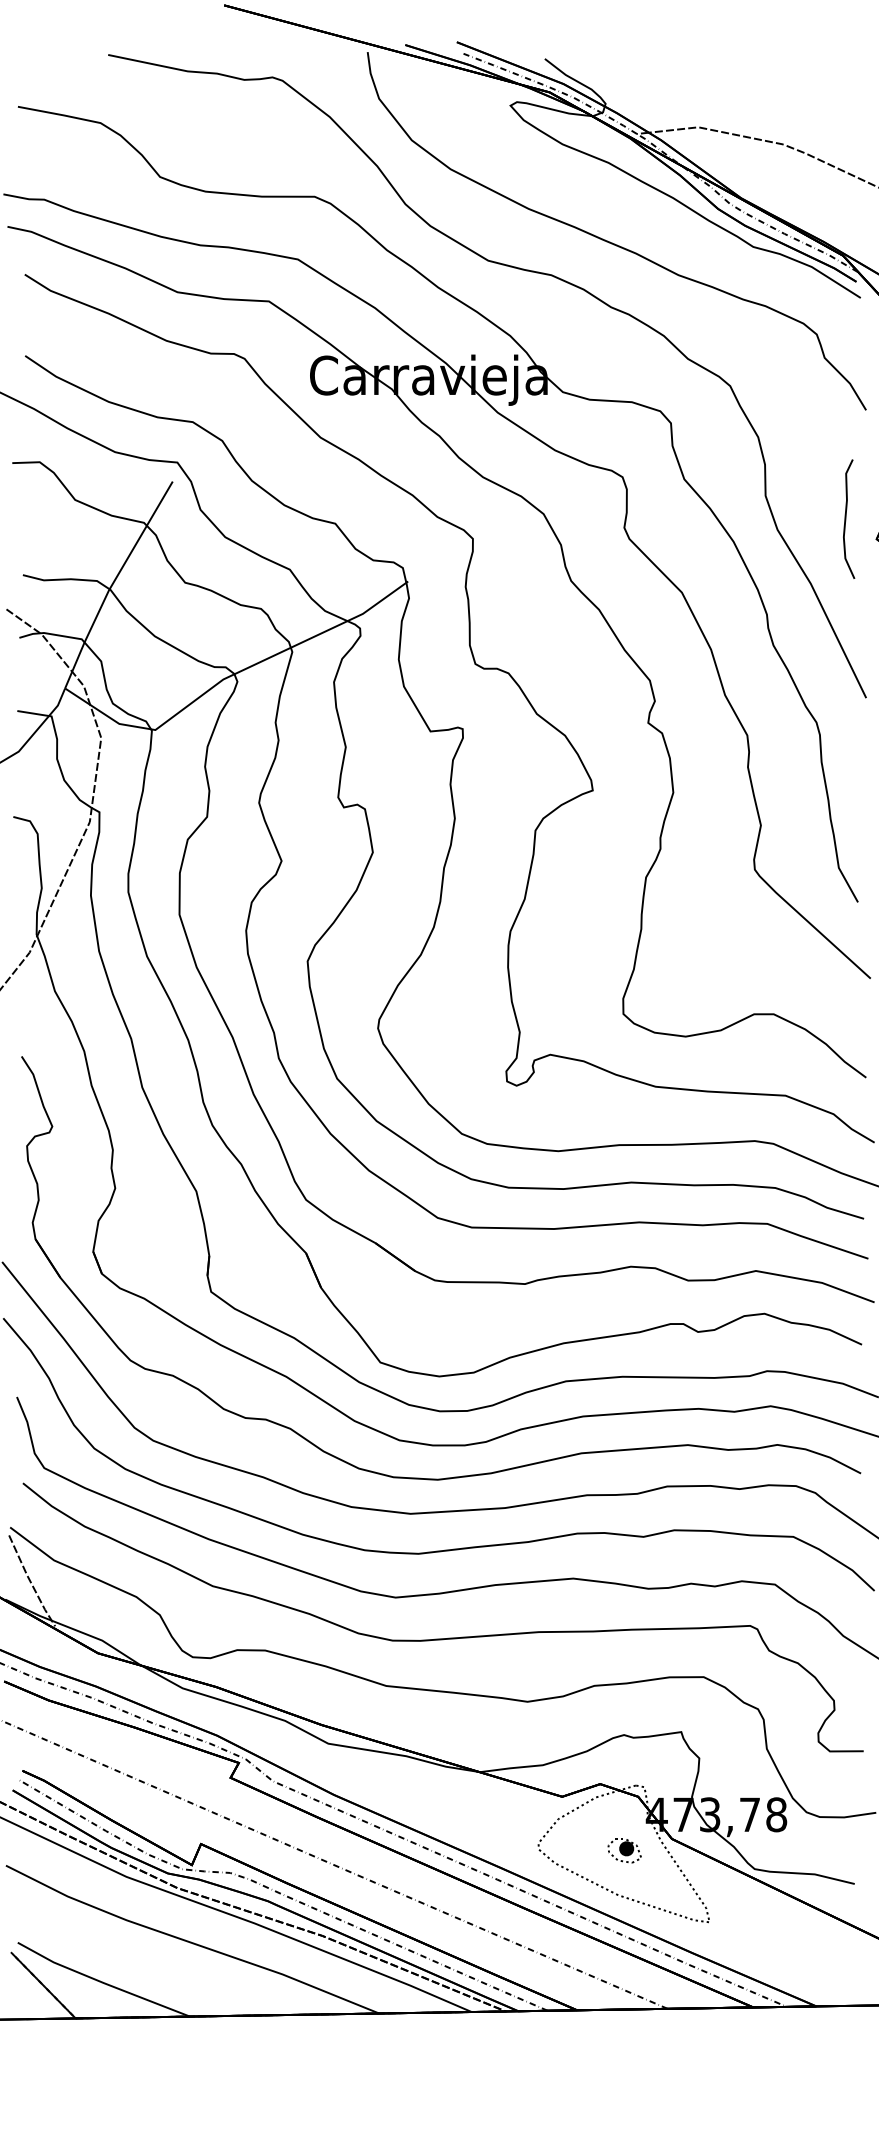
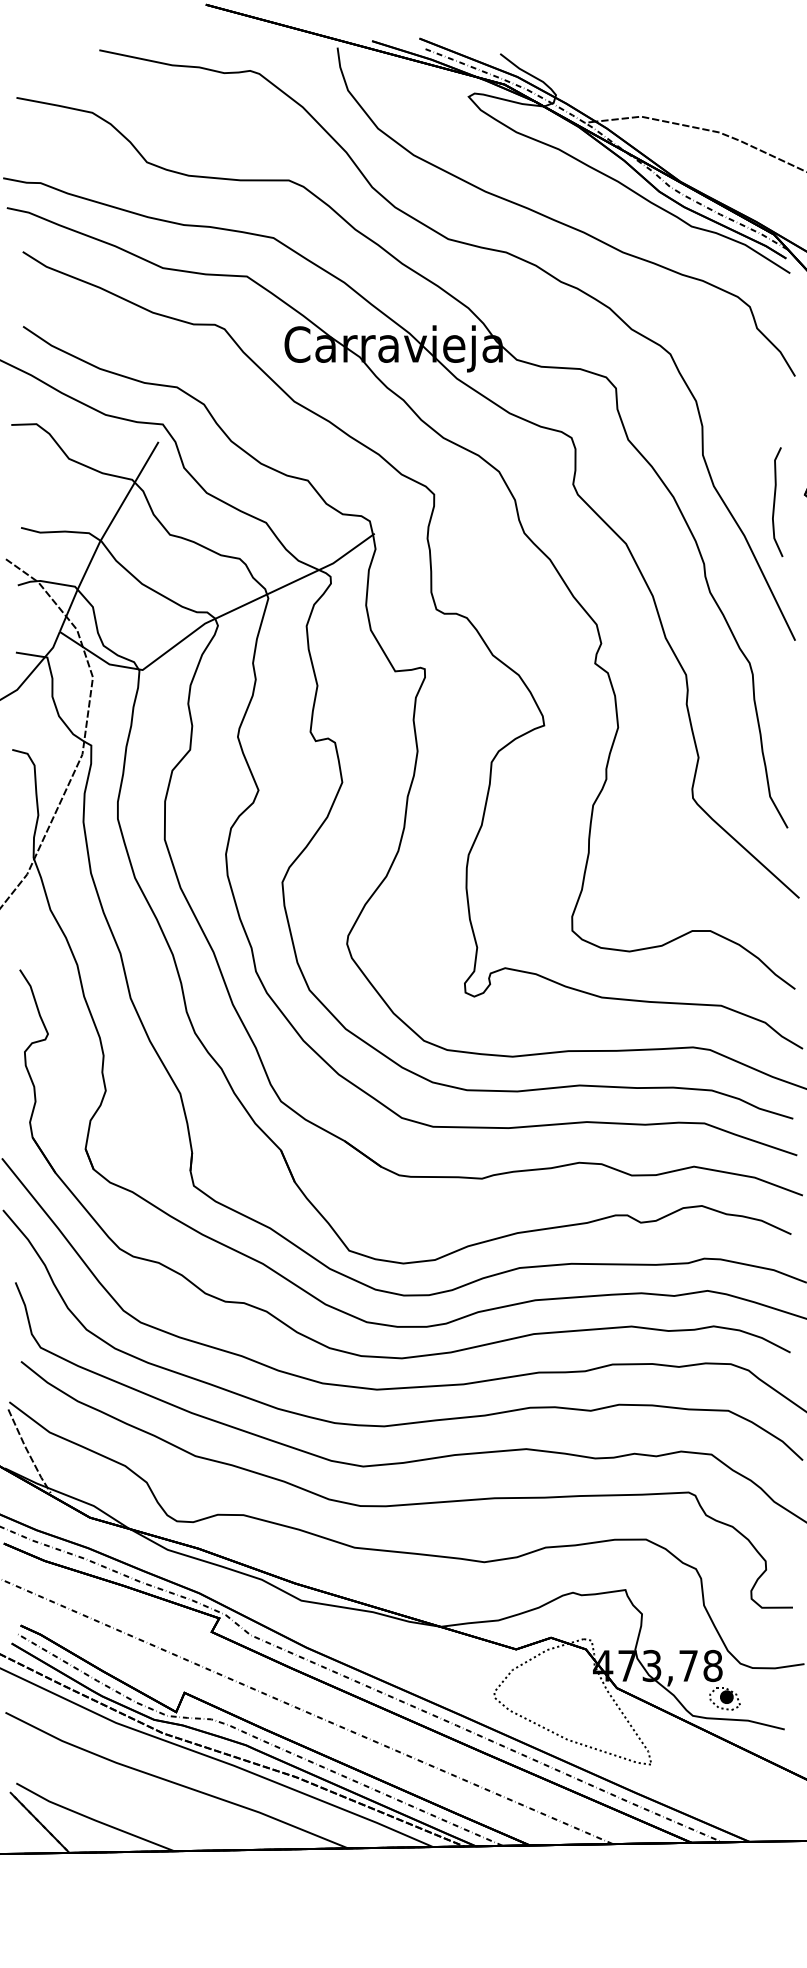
curve: (846, 518) -> (775, 501), moved
part: (624, 1850) -> (724, 1698), moved

